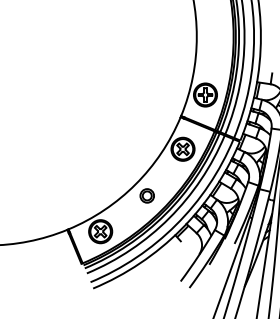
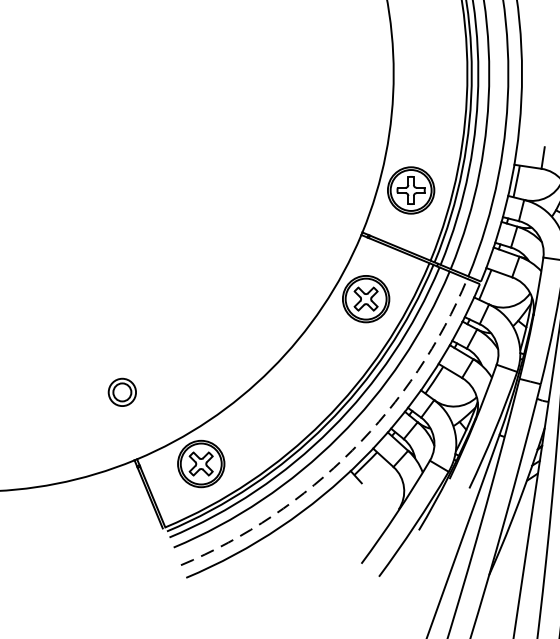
part: (146, 195) -> (120, 391), moved
arc: (176, 224) -> (353, 449), solid -> dashed

